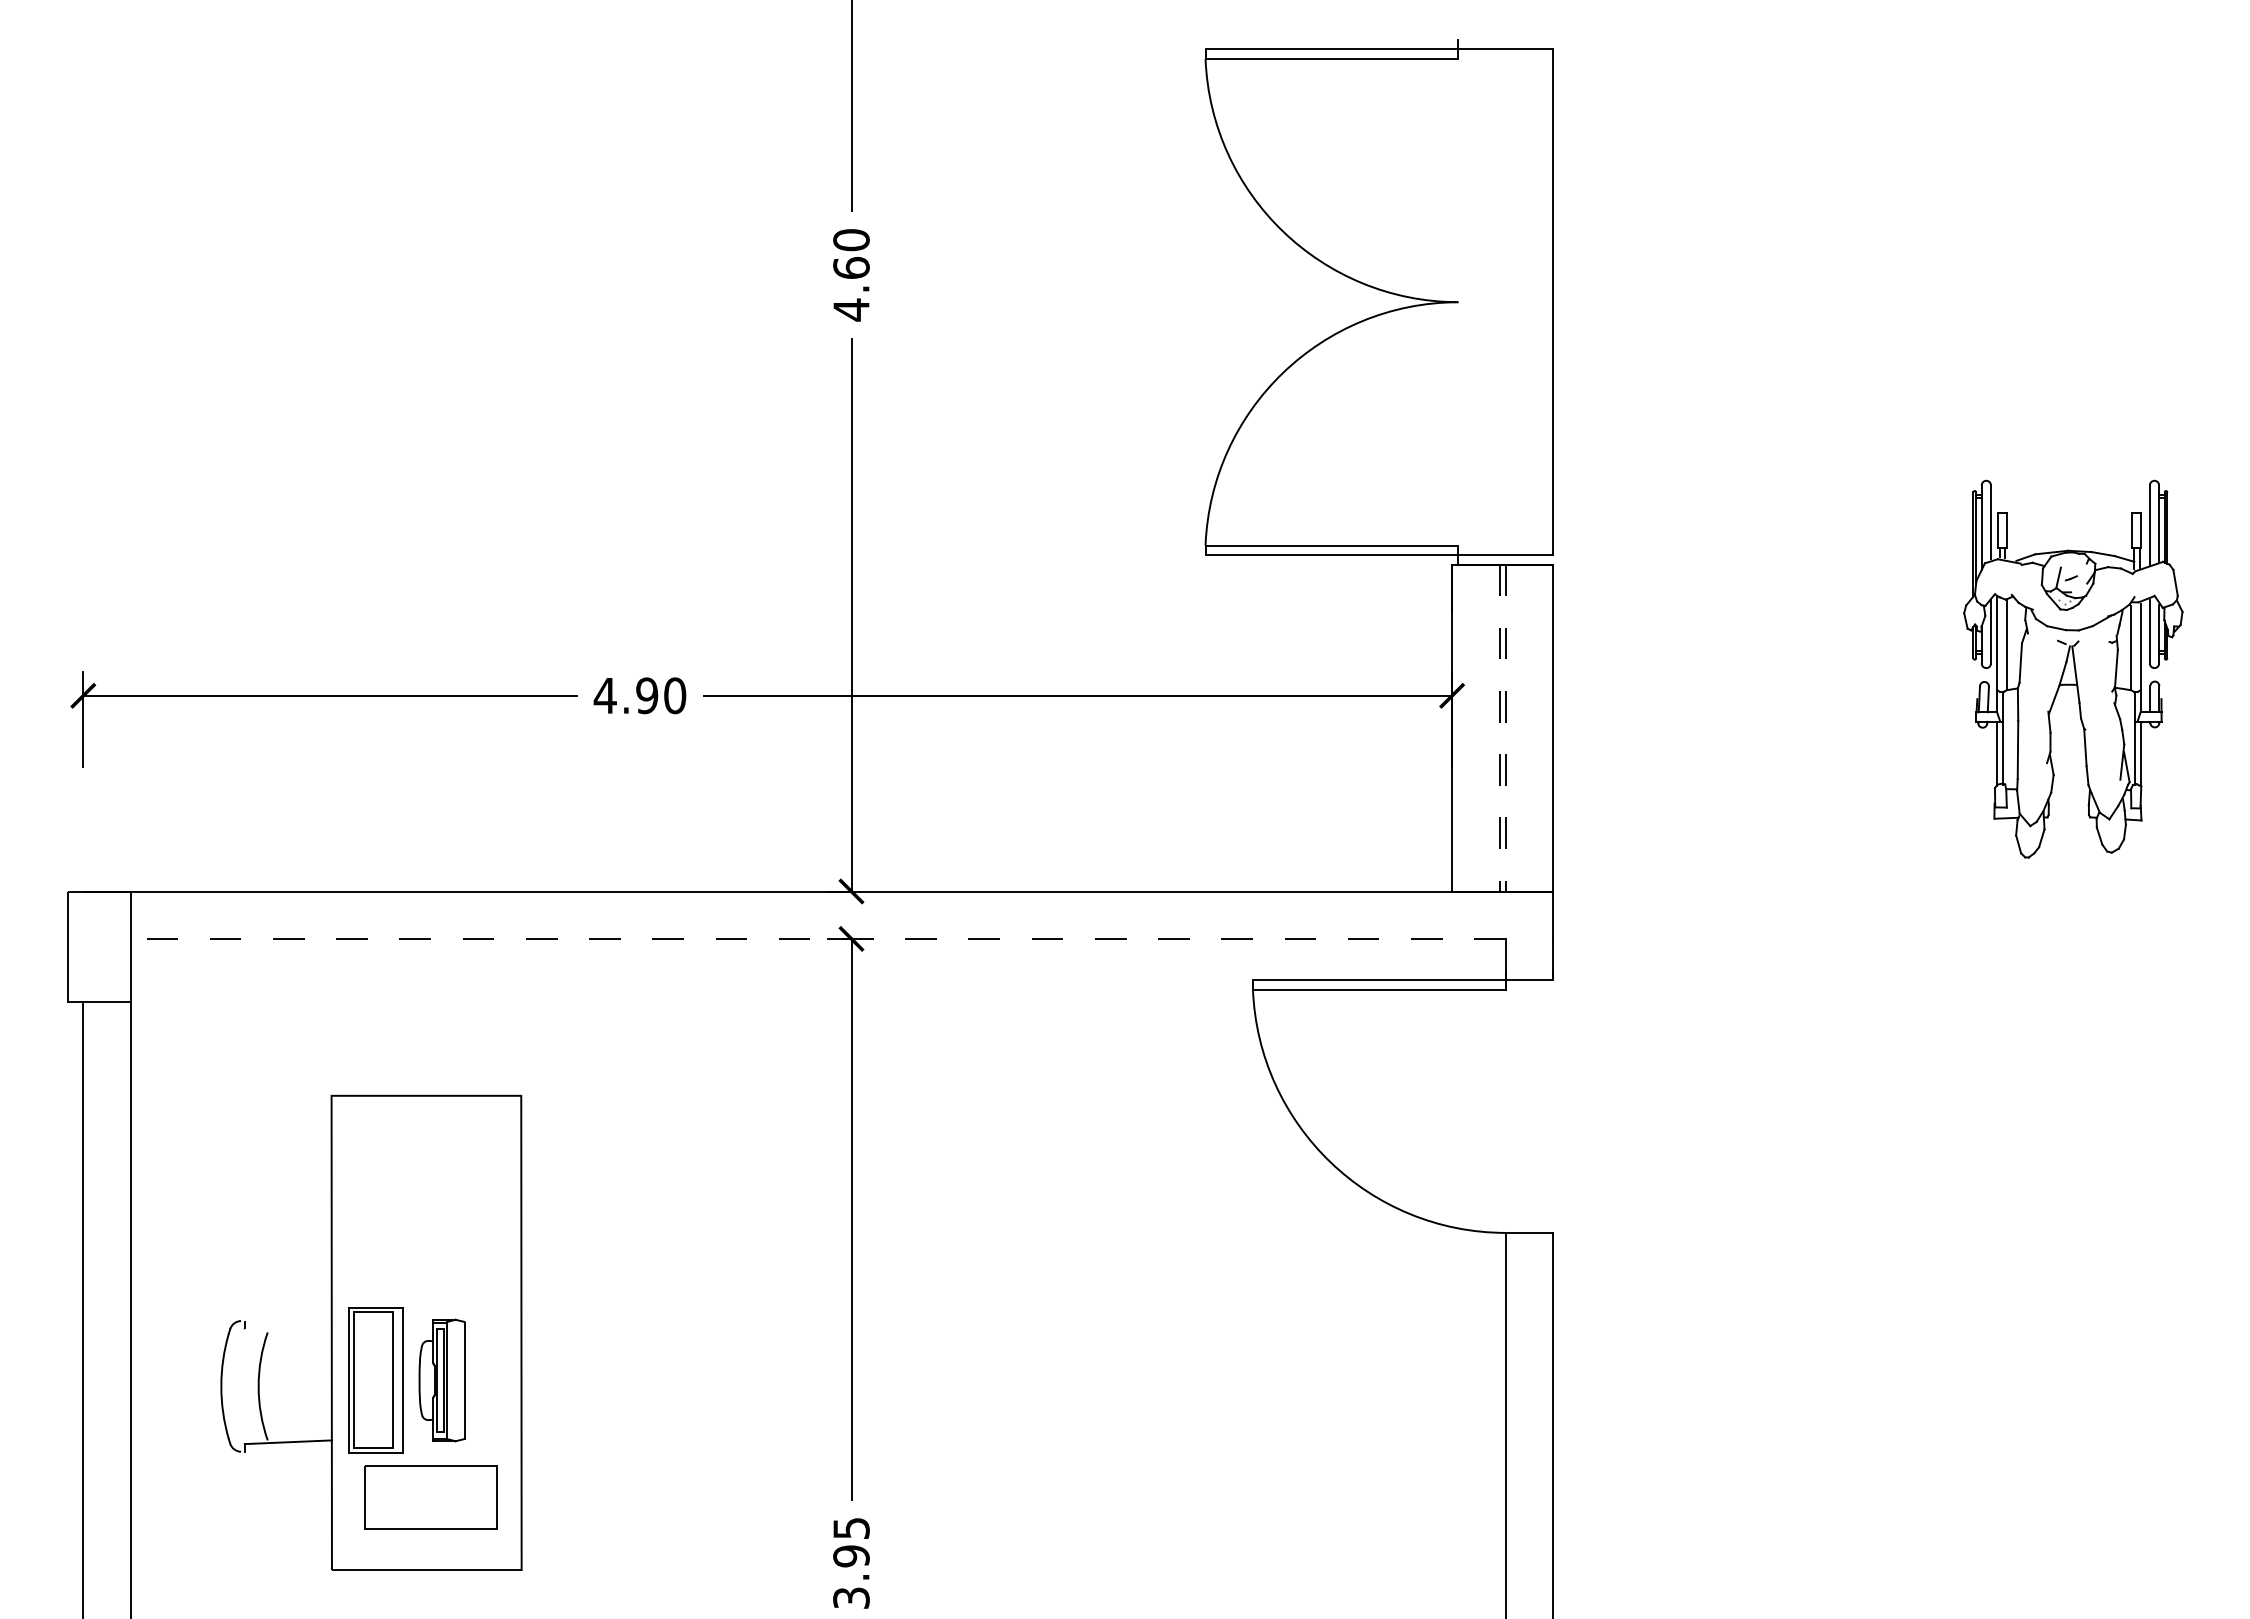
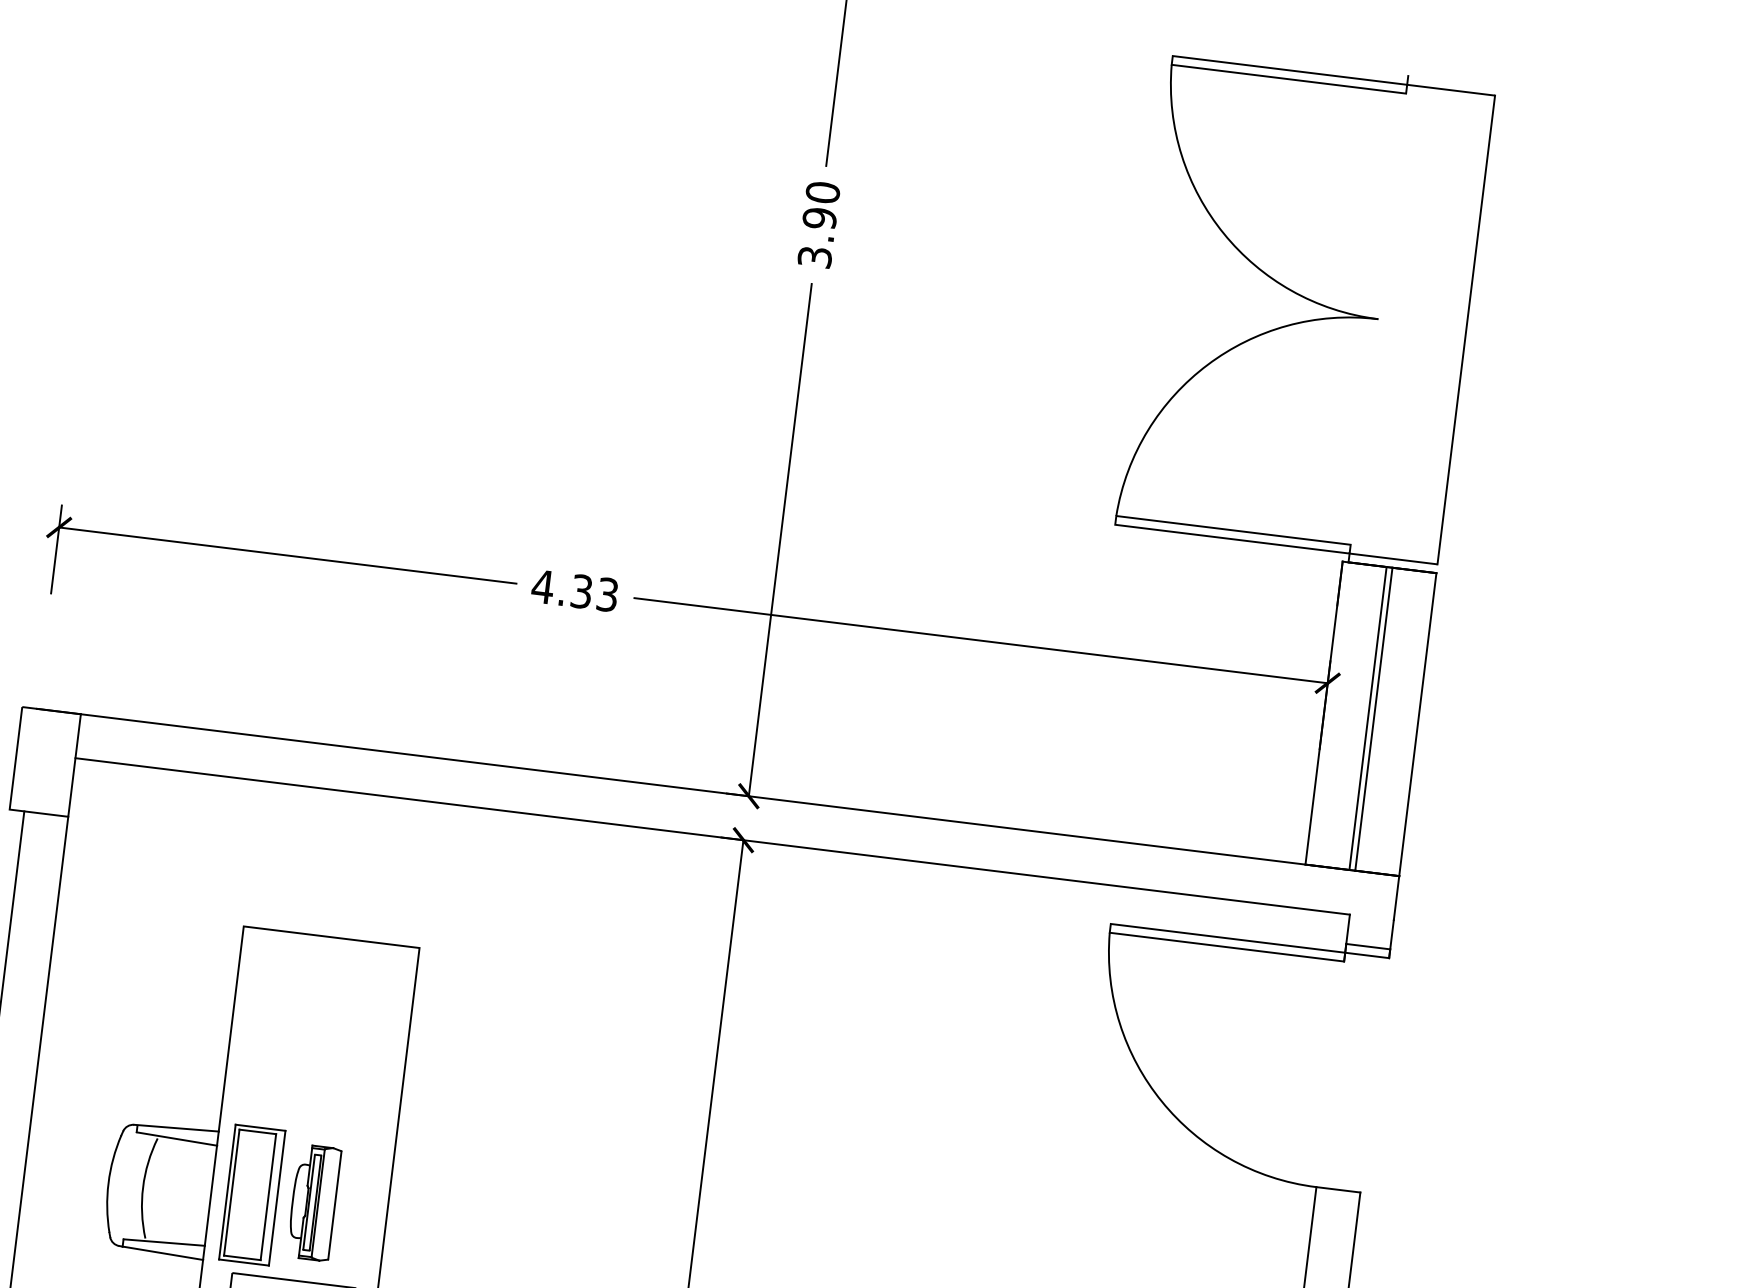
text: (851, 288) -> (817, 237), 4.60 -> 3.90
text: (661, 695) -> (595, 592), 4.90 -> 4.33
line: (1499, 728) -> (1367, 718), dashed -> solid
line: (1505, 728) -> (1373, 719), dashed -> solid
line: (818, 938) -> (712, 836), dashed -> solid
line: (1529, 970) -> (1368, 946), added
line: (286, 1318) -> (176, 1127), added
line: (287, 1330) -> (176, 1138), added
line: (286, 1453) -> (161, 1252), added

